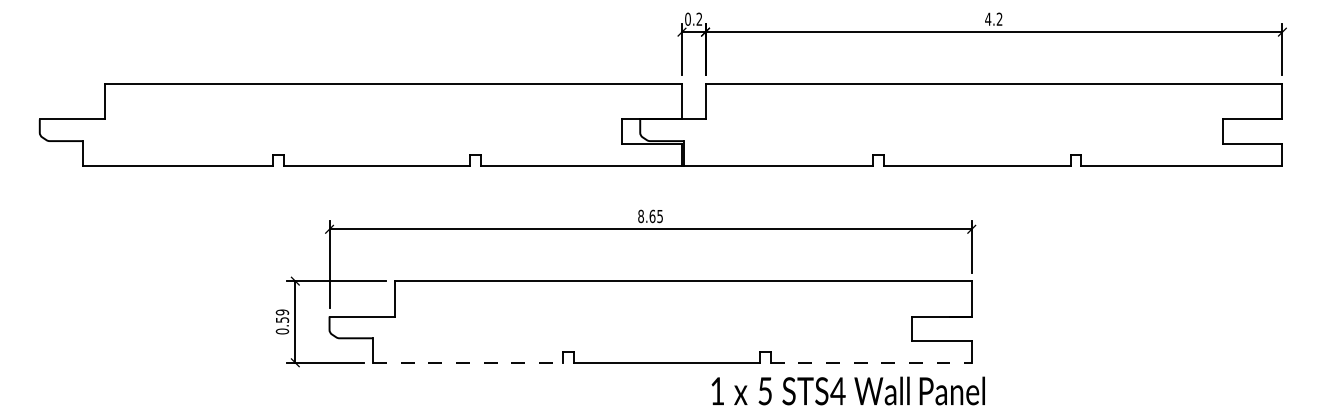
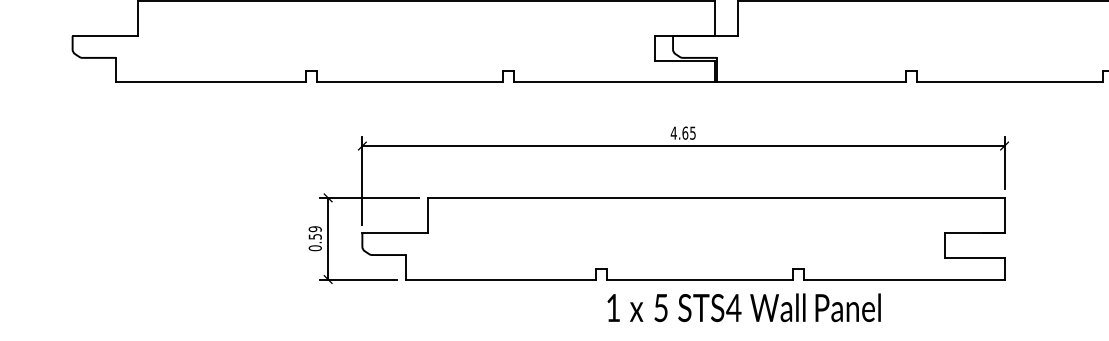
text: (640, 216) -> (673, 133), 8.65 -> 4.65
line: (467, 362) -> (500, 279), dashed -> solid
line: (871, 362) -> (904, 279), dashed -> solid
text: (847, 390) -> (743, 307), moved

